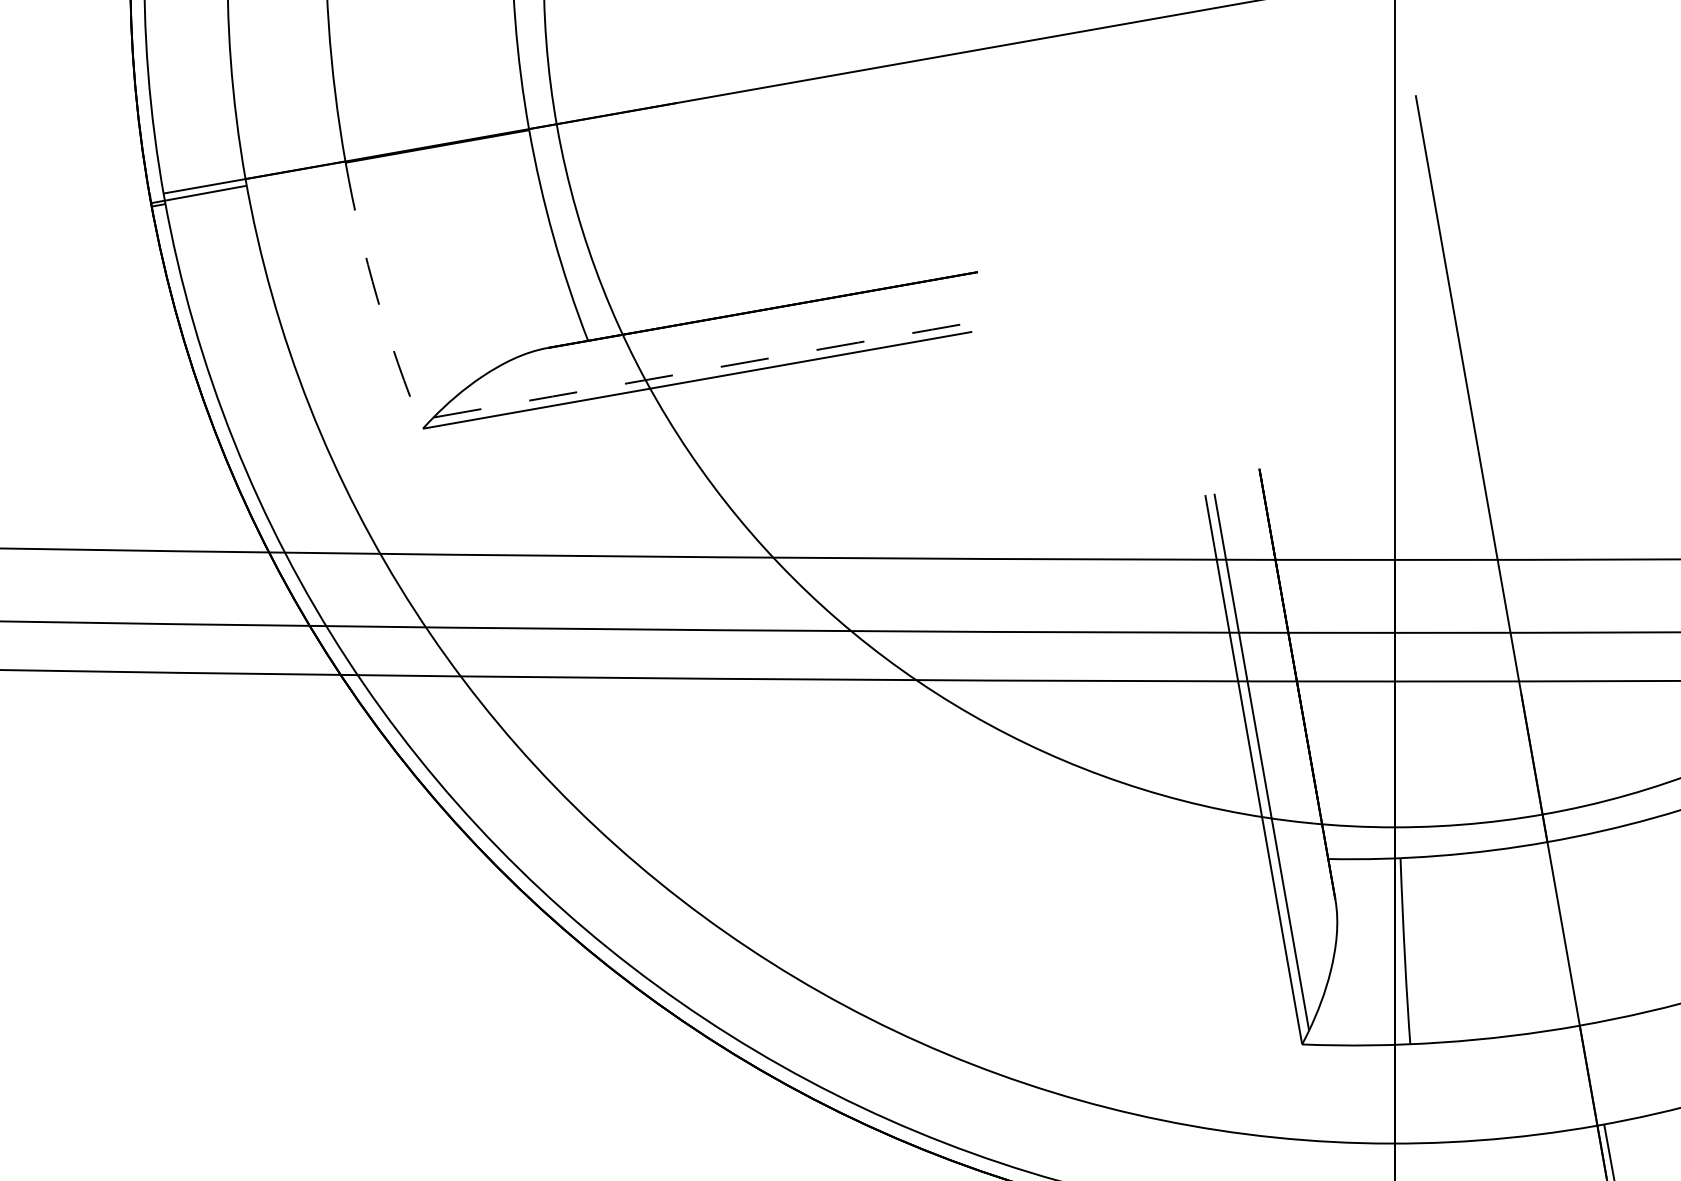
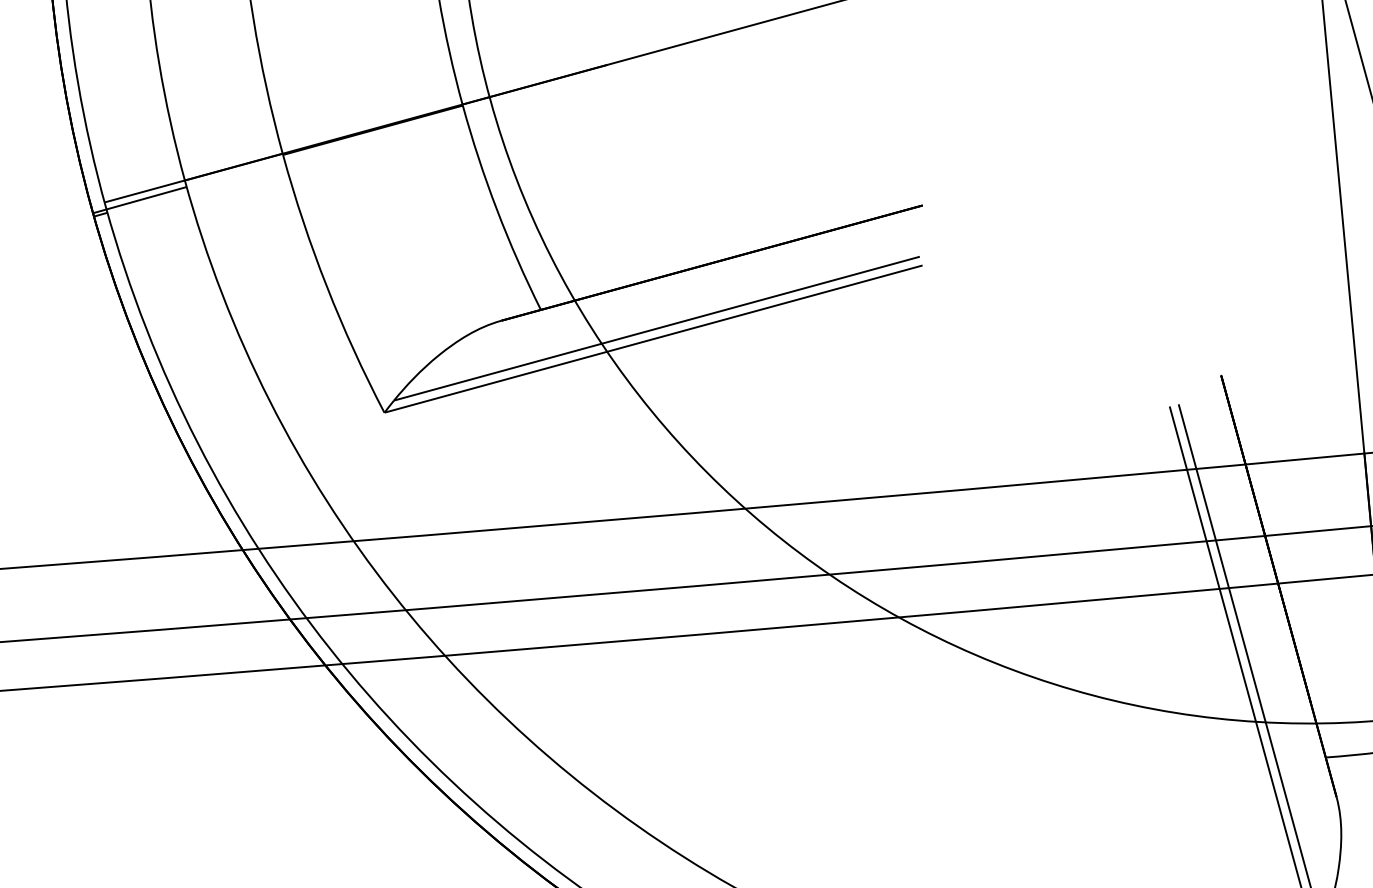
arc: (377, 297) -> (327, 286), dashed -> solid
arc: (700, 370) -> (655, 329), dashed -> solid

